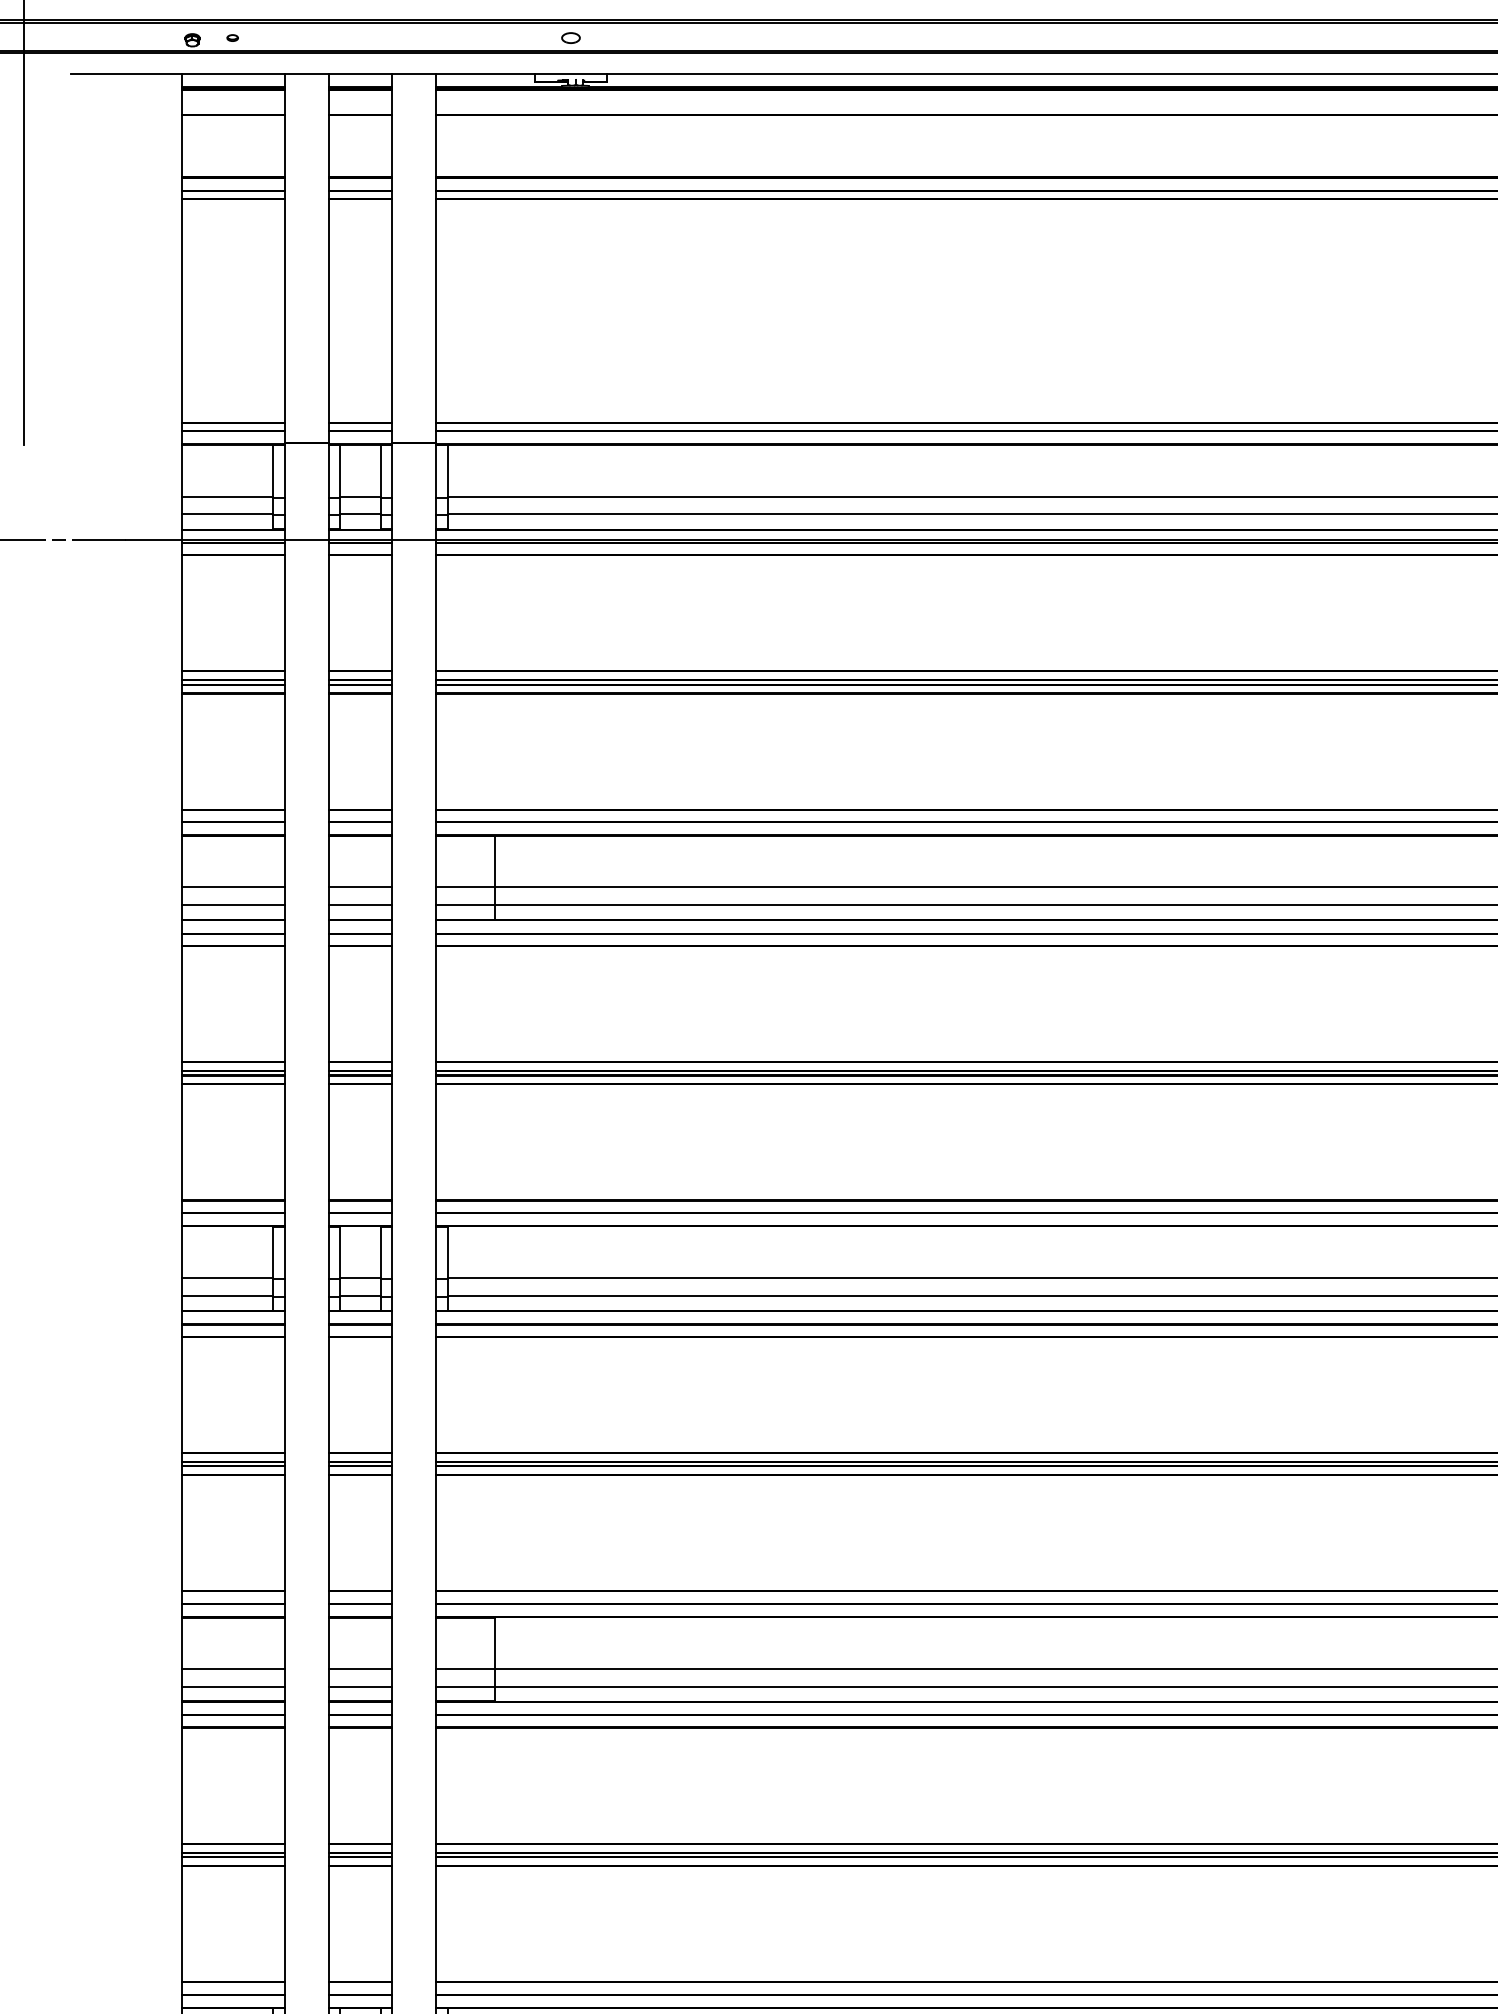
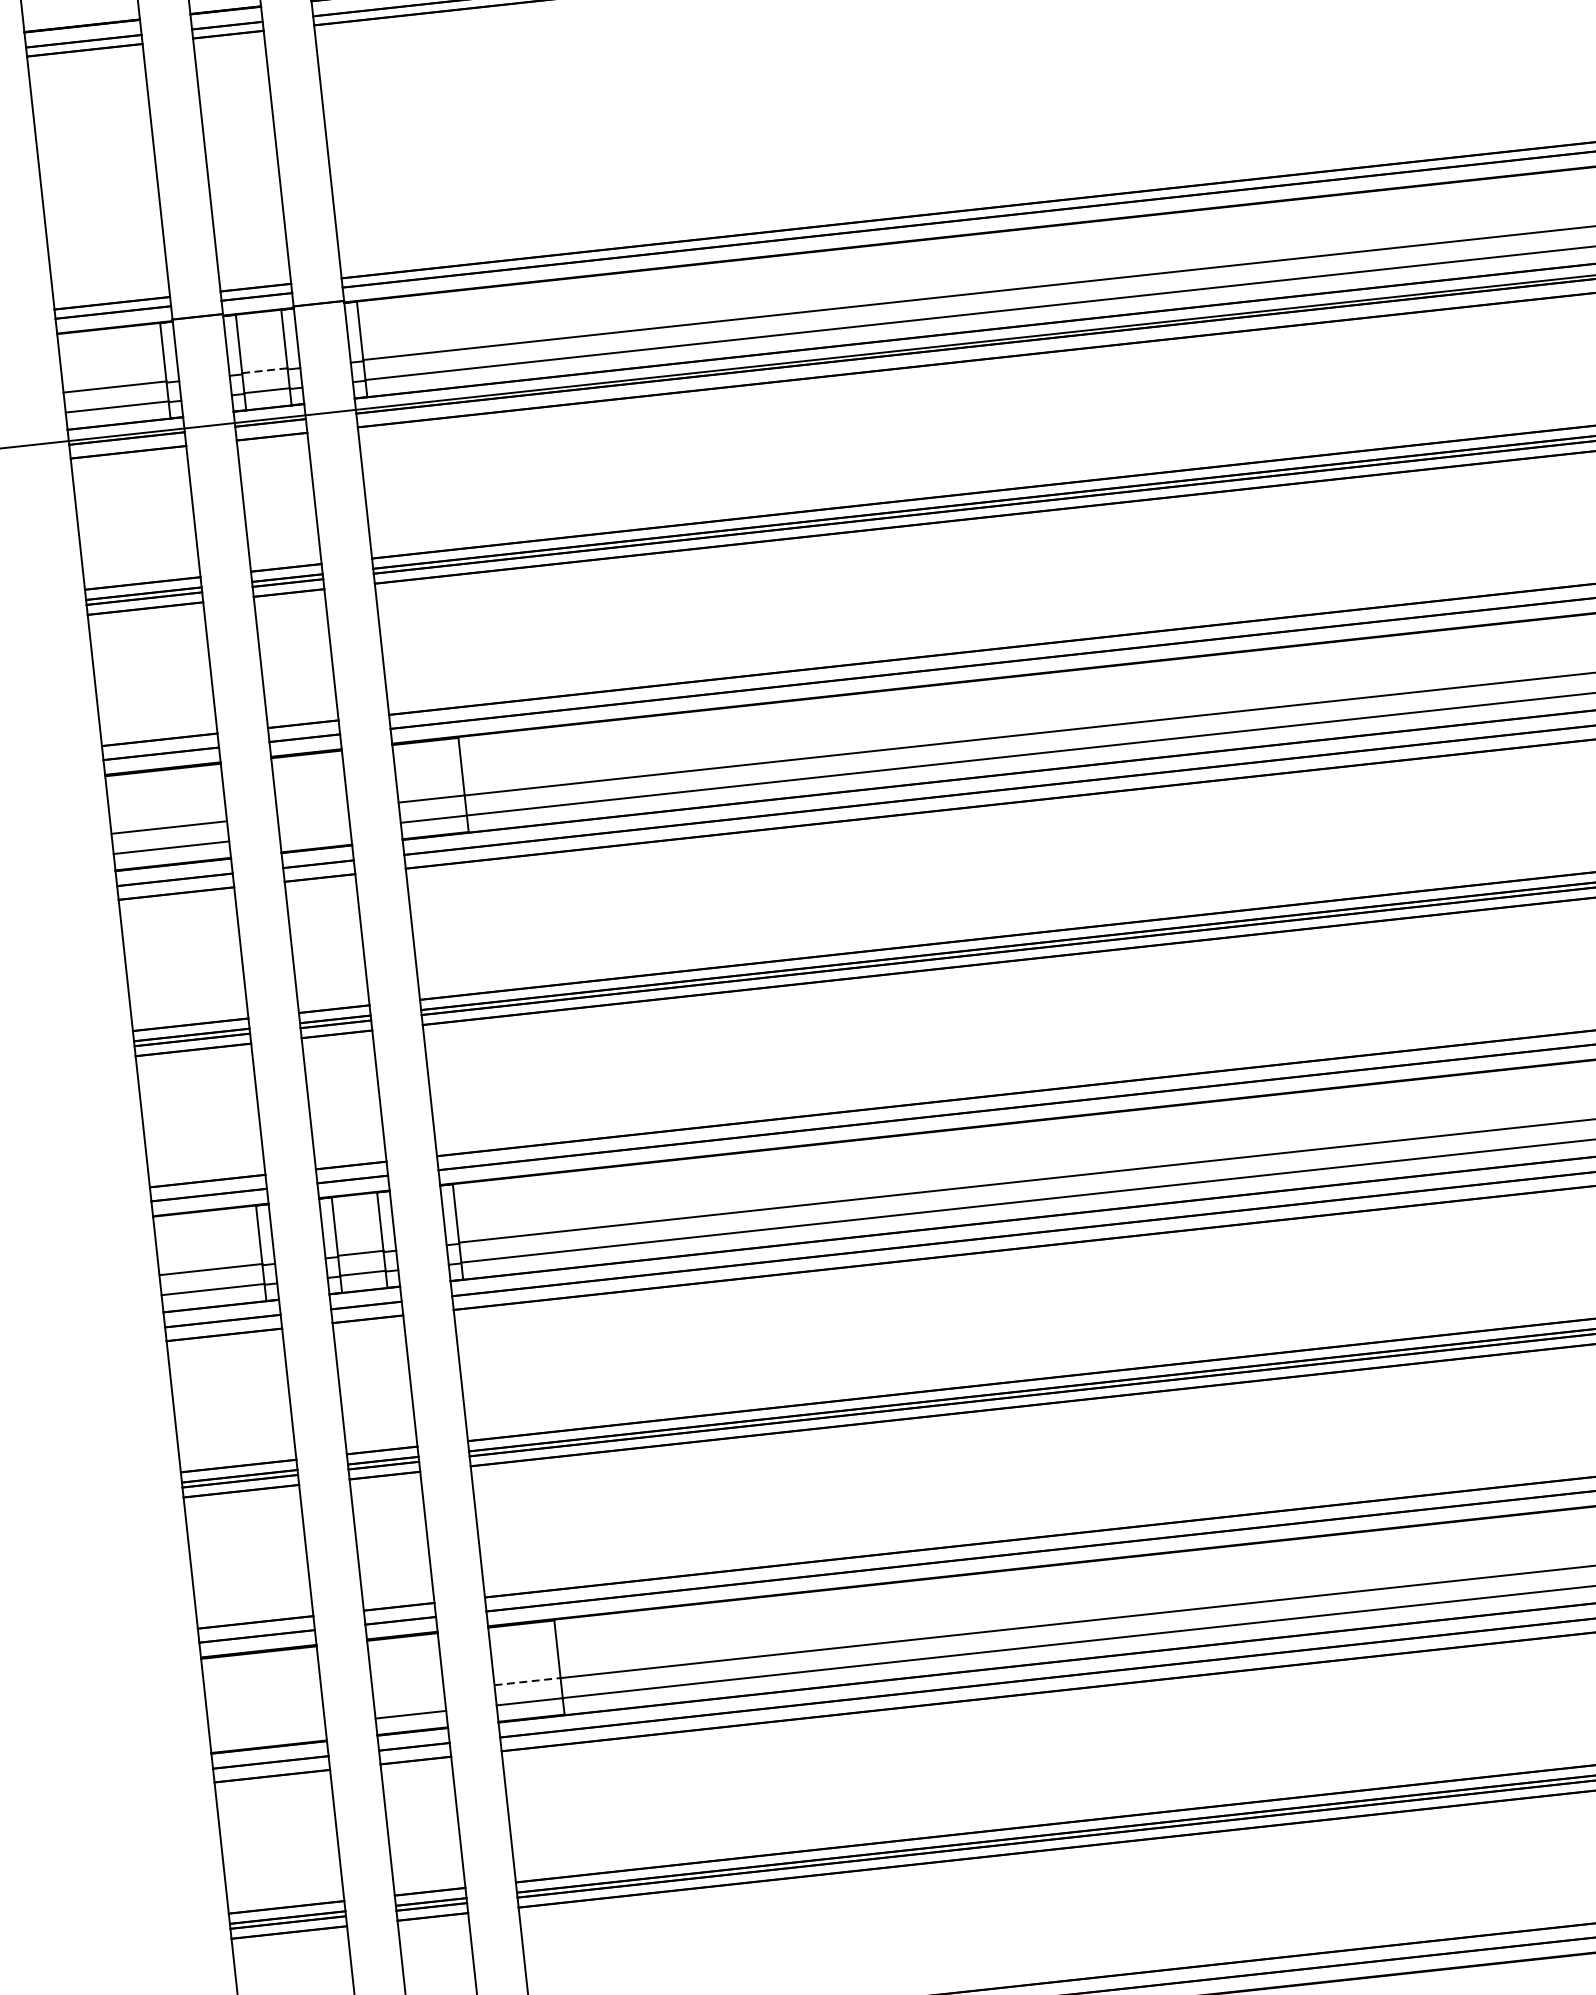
line: (361, 496) -> (265, 370), solid -> dashed
line: (360, 887) -> (312, 812), removed
line: (360, 905) -> (315, 832), removed
line: (233, 1669) -> (265, 1710), removed
line: (360, 1669) -> (408, 1695), removed
line: (466, 1669) -> (528, 1682), solid -> dashed
line: (233, 1686) -> (267, 1729), removed

